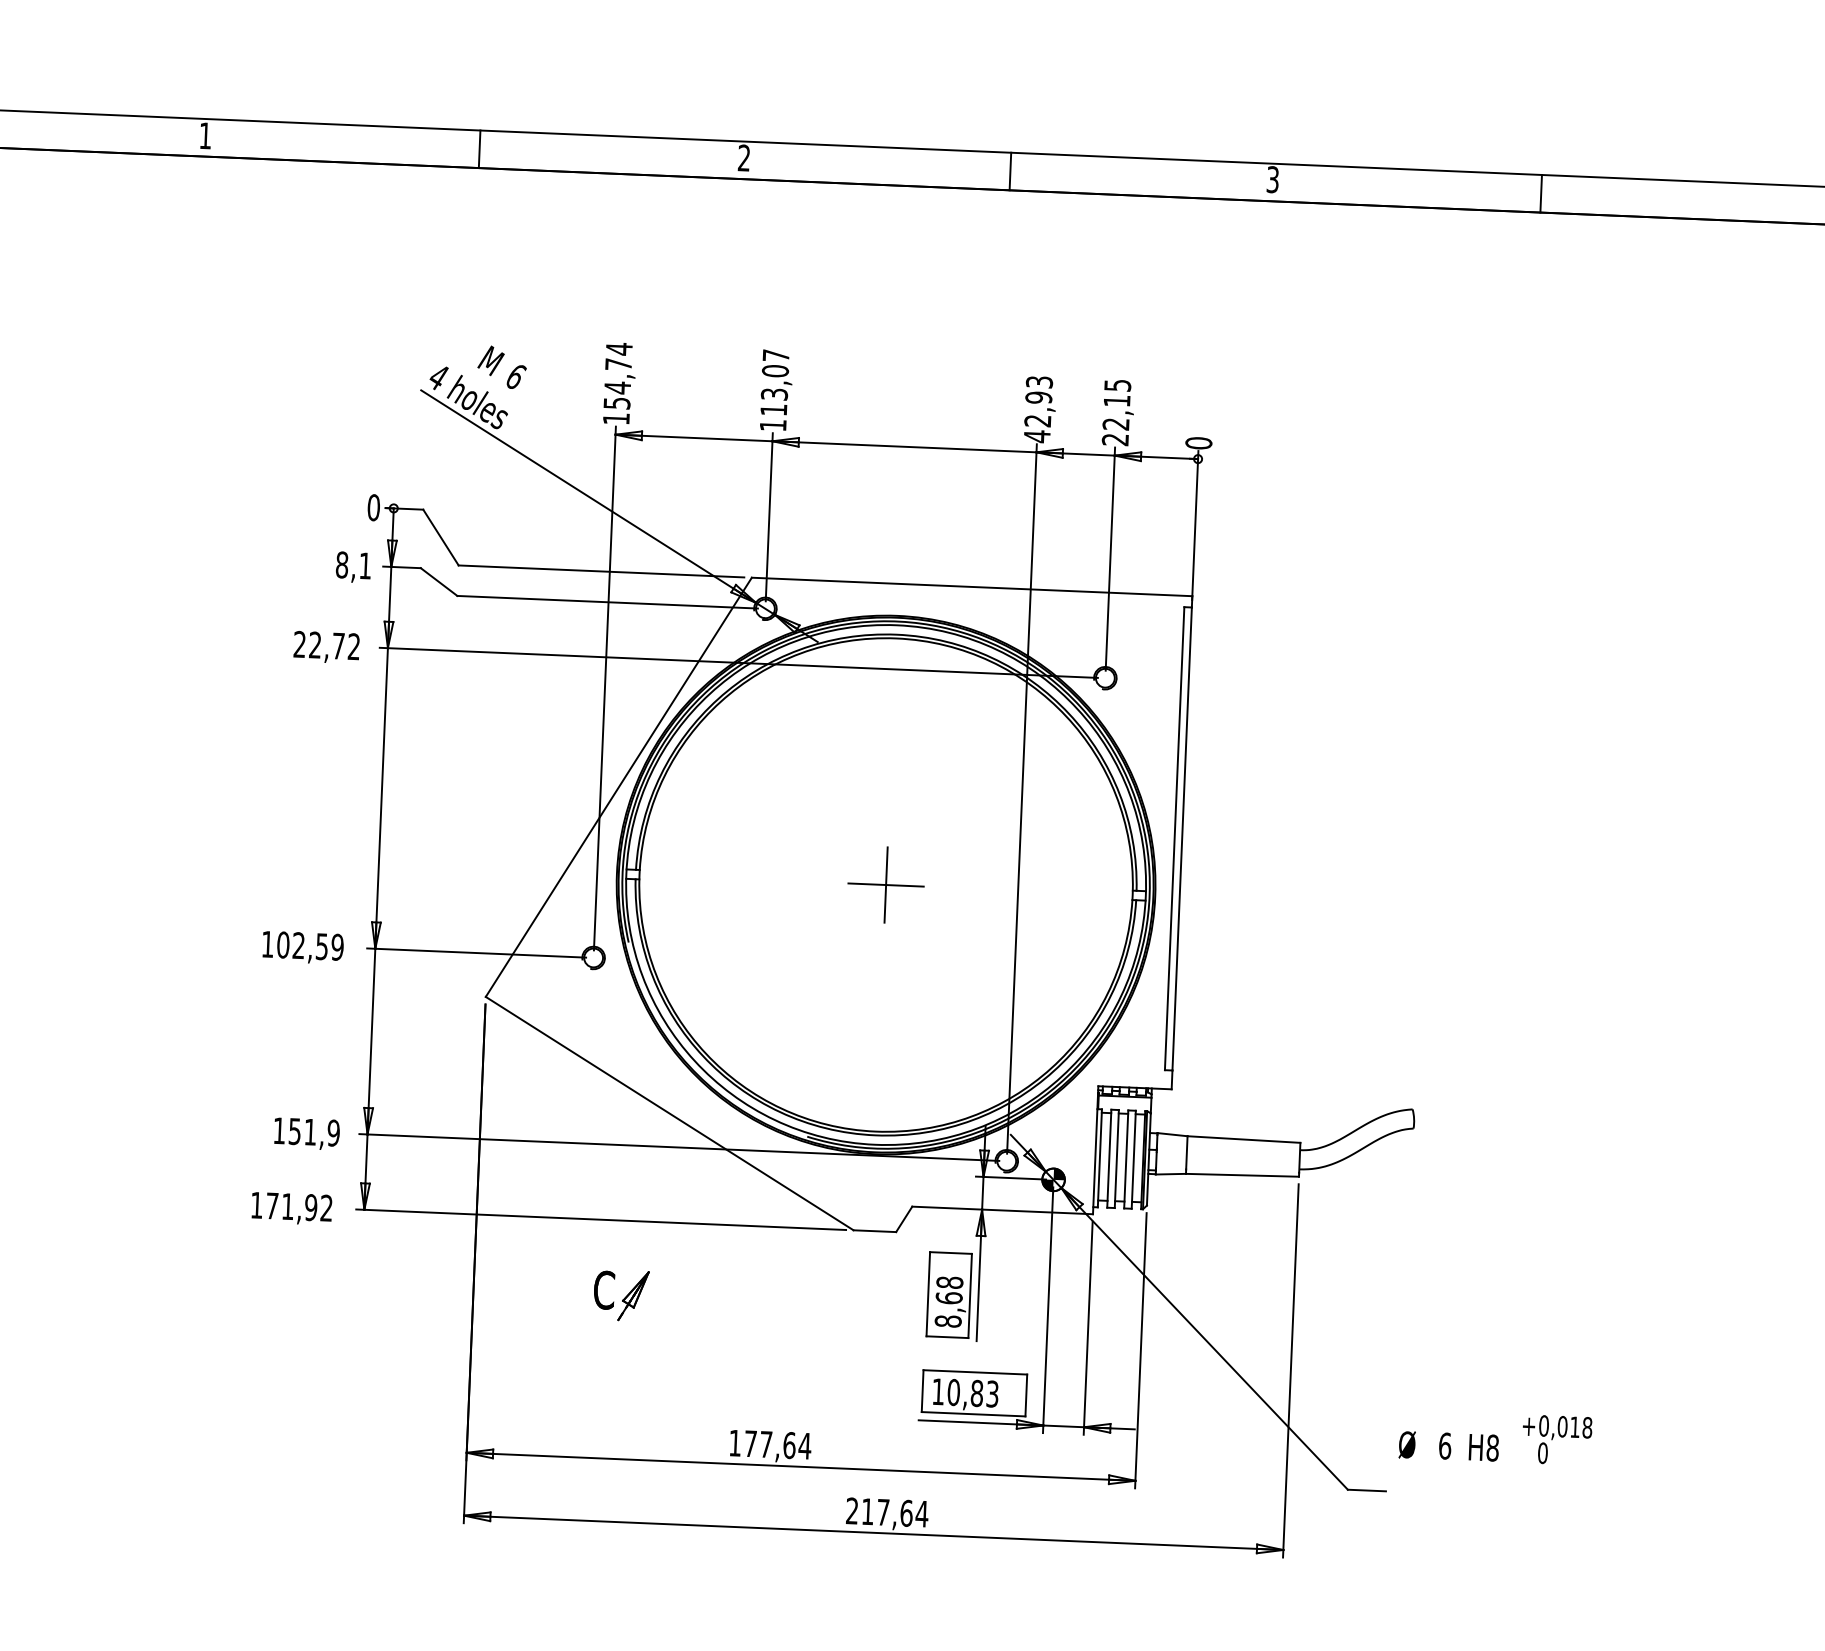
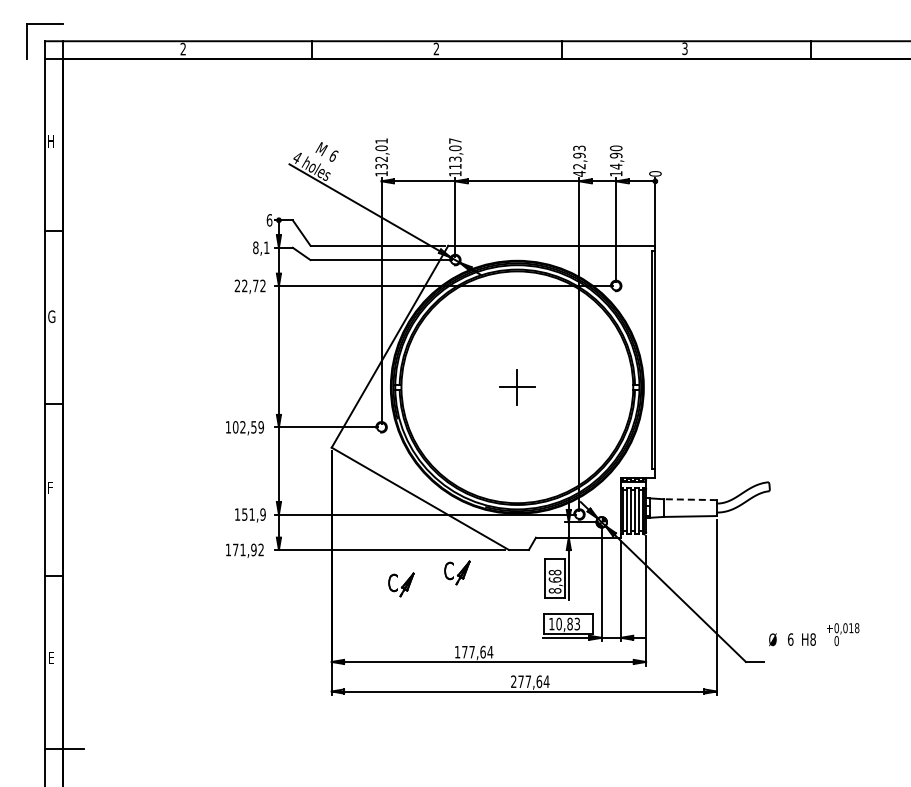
text: (203, 134) -> (182, 48), 1 -> 2
text: (617, 375) -> (381, 153), 154,74 -> 132,01
text: (1115, 411) -> (615, 160), 22,15 -> 14,90
text: (373, 508) -> (269, 220), 0 -> 6
line: (1244, 1139) -> (690, 499), solid -> dashed
part: (742, 1273) -> (457, 572), added
text: (866, 1511) -> (520, 681), 217,64 -> 277,64

